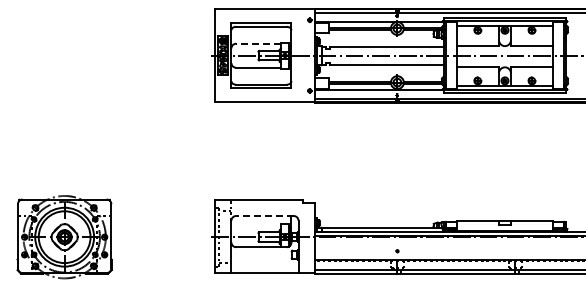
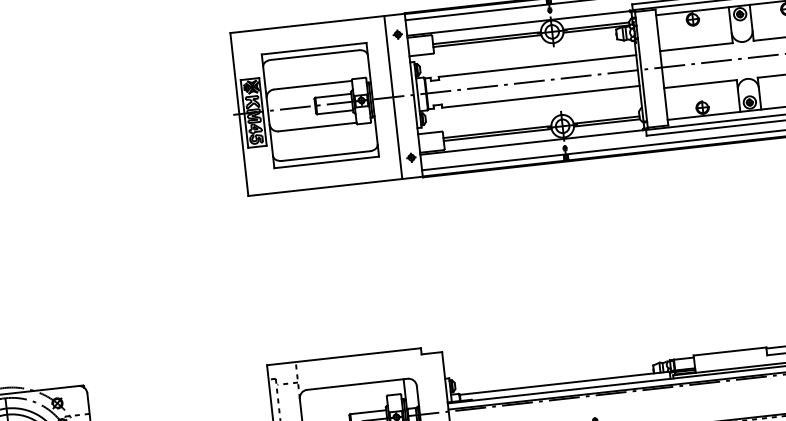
line: (258, 43) -> (312, 84), dashed -> solid
line: (303, 55) -> (393, 97), added
line: (264, 216) -> (356, 385), dashed -> solid

